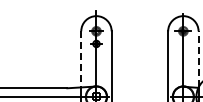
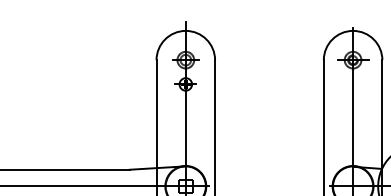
line: (198, 58) -> (382, 112), dashed -> solid
line: (81, 59) -> (157, 114), dashed -> solid

